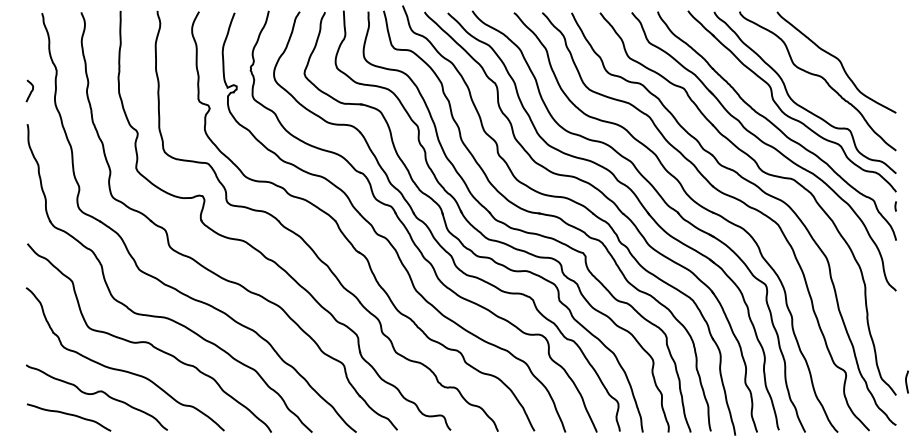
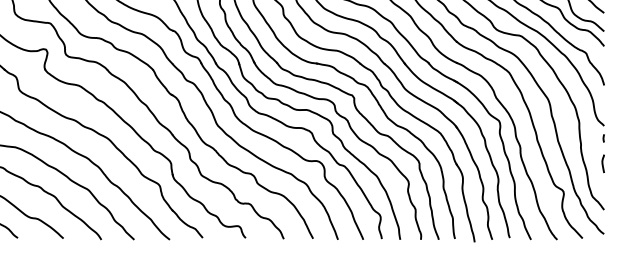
curve: (895, 206) -> (603, 138), moved
line: (906, 381) -> (602, 163), moved

